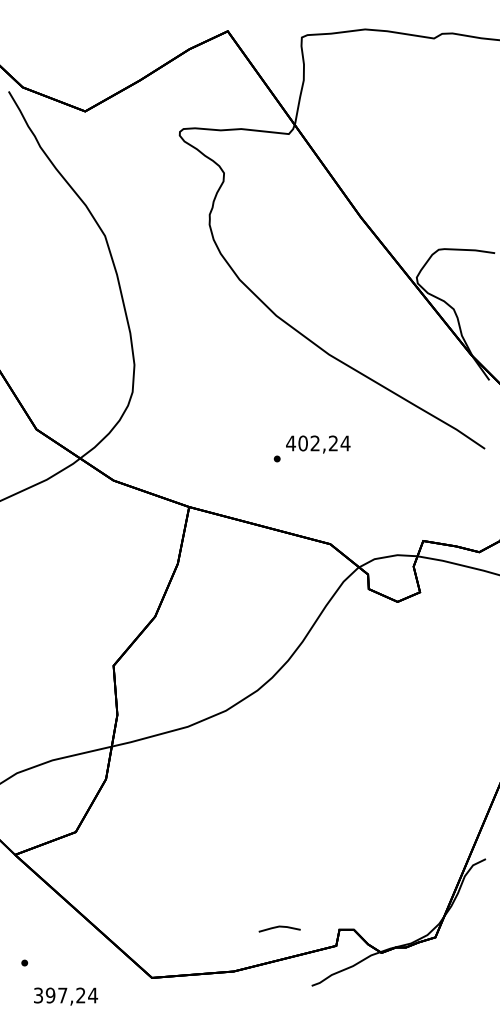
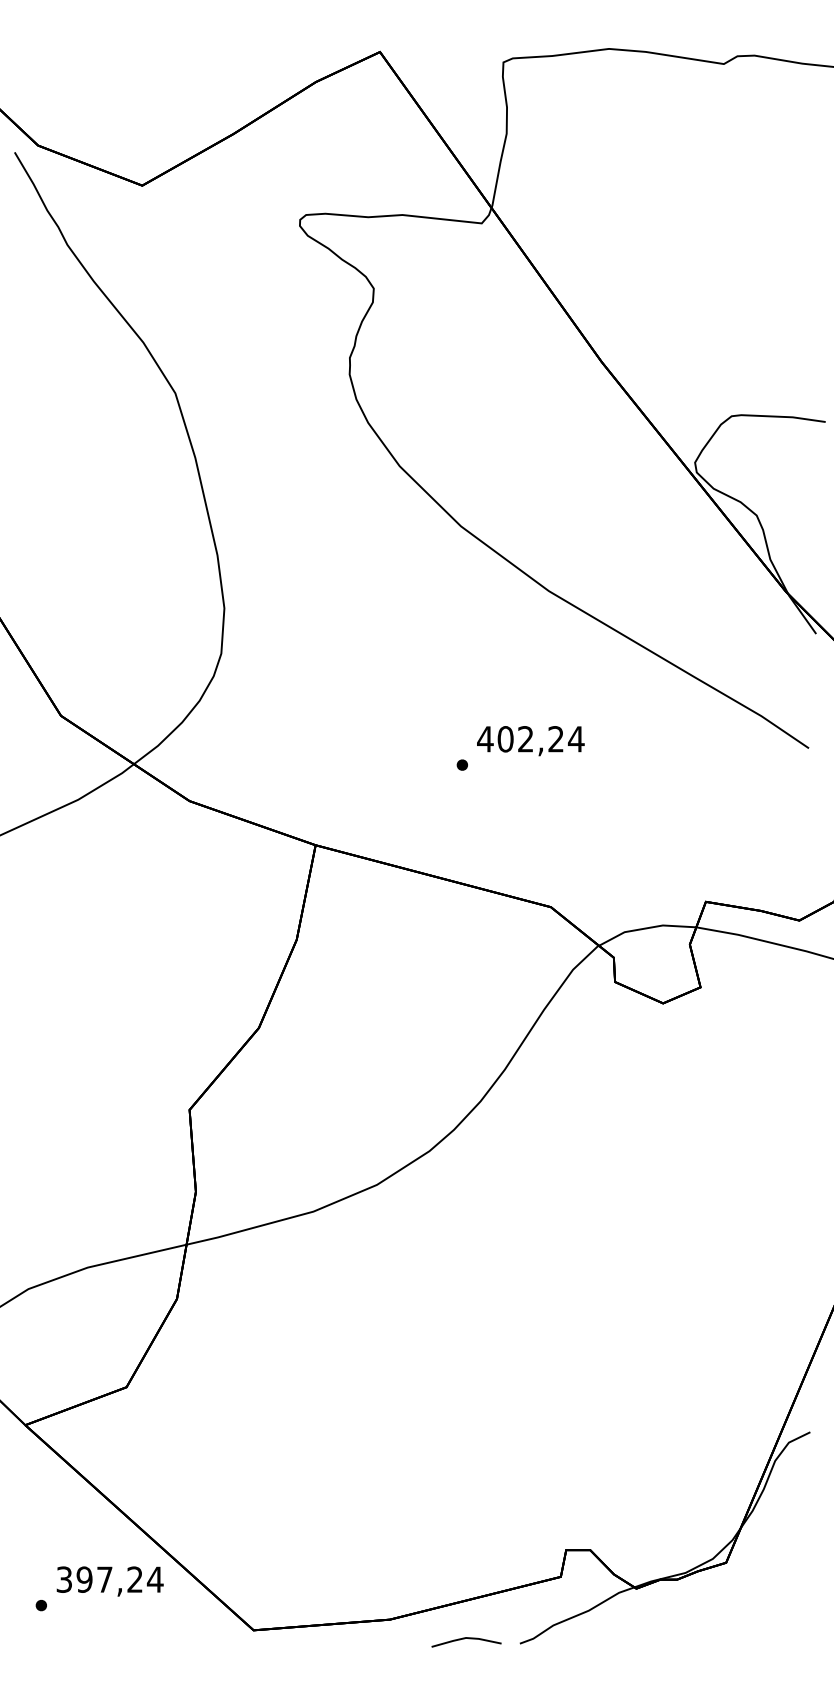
line: (279, 927) -> (466, 1639), moved
text: (66, 996) -> (111, 1581), moved

